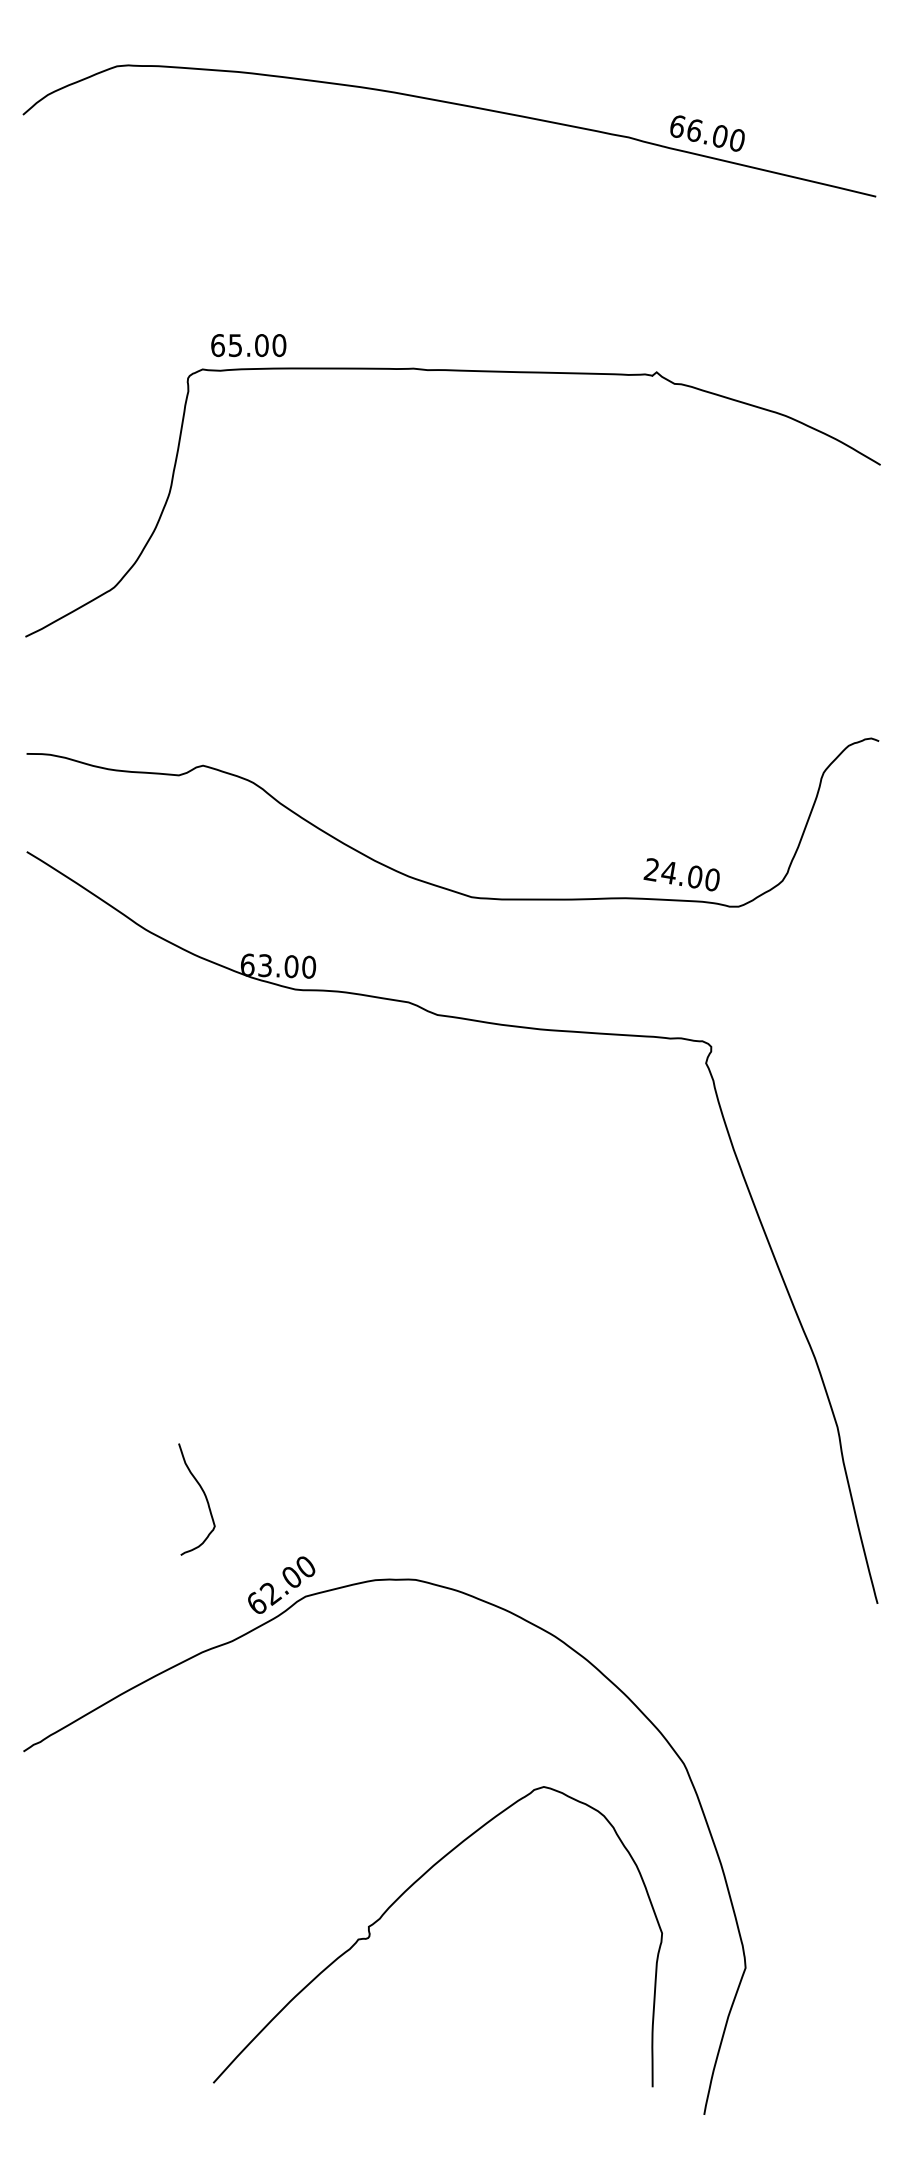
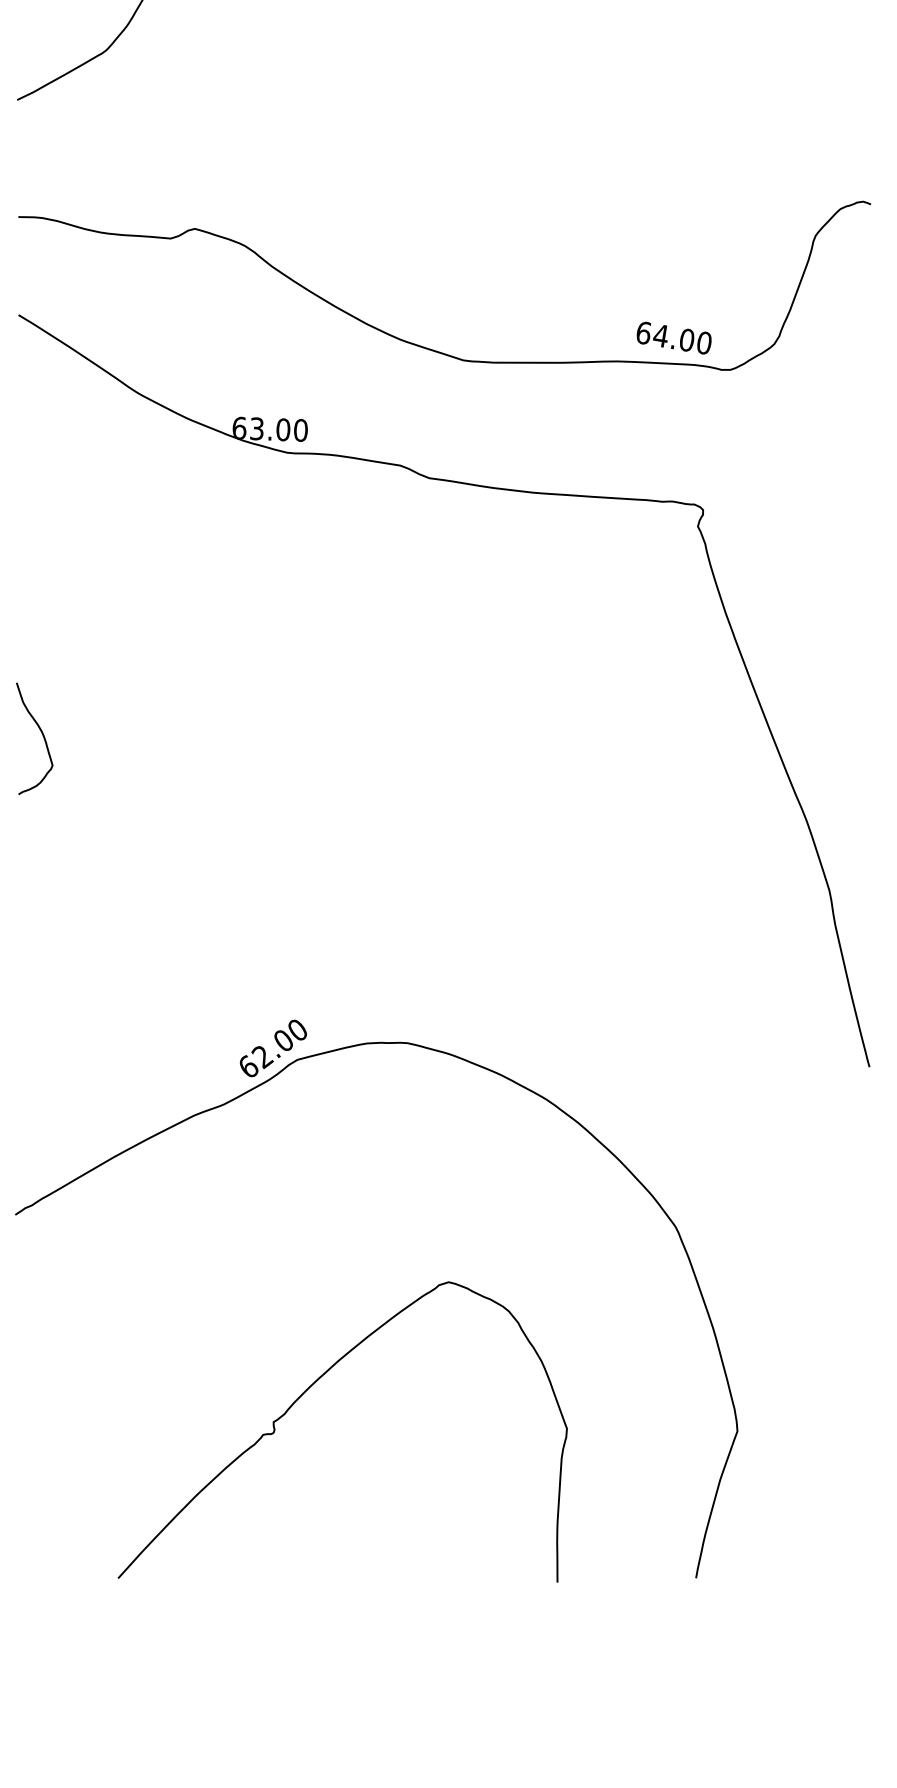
text: (651, 869) -> (643, 332), 24.00 -> 64.00
curve: (204, 1496) -> (42, 735), moved
curve: (399, 1898) -> (304, 1393), moved

